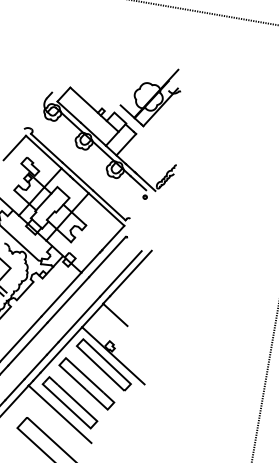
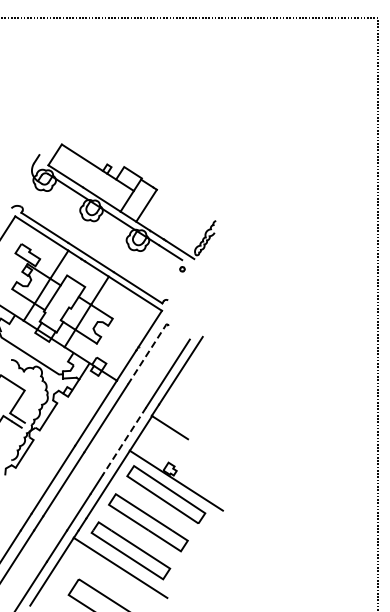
part: (150, 95) -> (167, 137), removed
line: (107, 256) -> (147, 354), solid -> dashed
line: (79, 319) -> (124, 441), solid -> dashed

